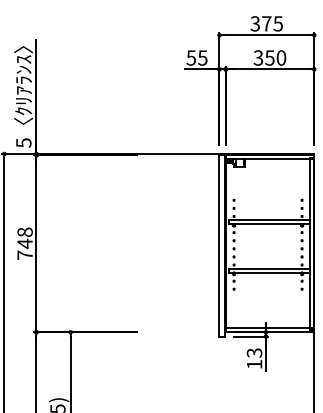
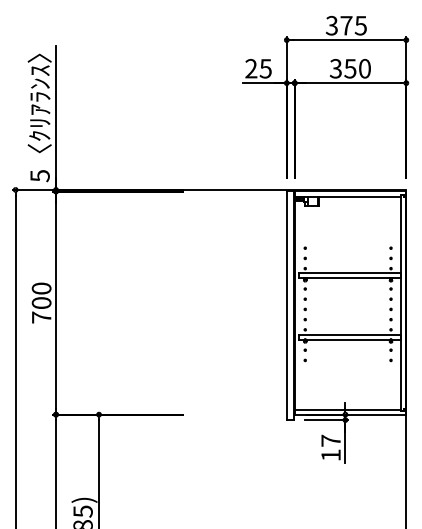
text: (191, 57) -> (251, 68), 55 -> 25
text: (24, 237) -> (41, 295), 748 -> 700
text: (254, 352) -> (330, 440), 13 -> 17

